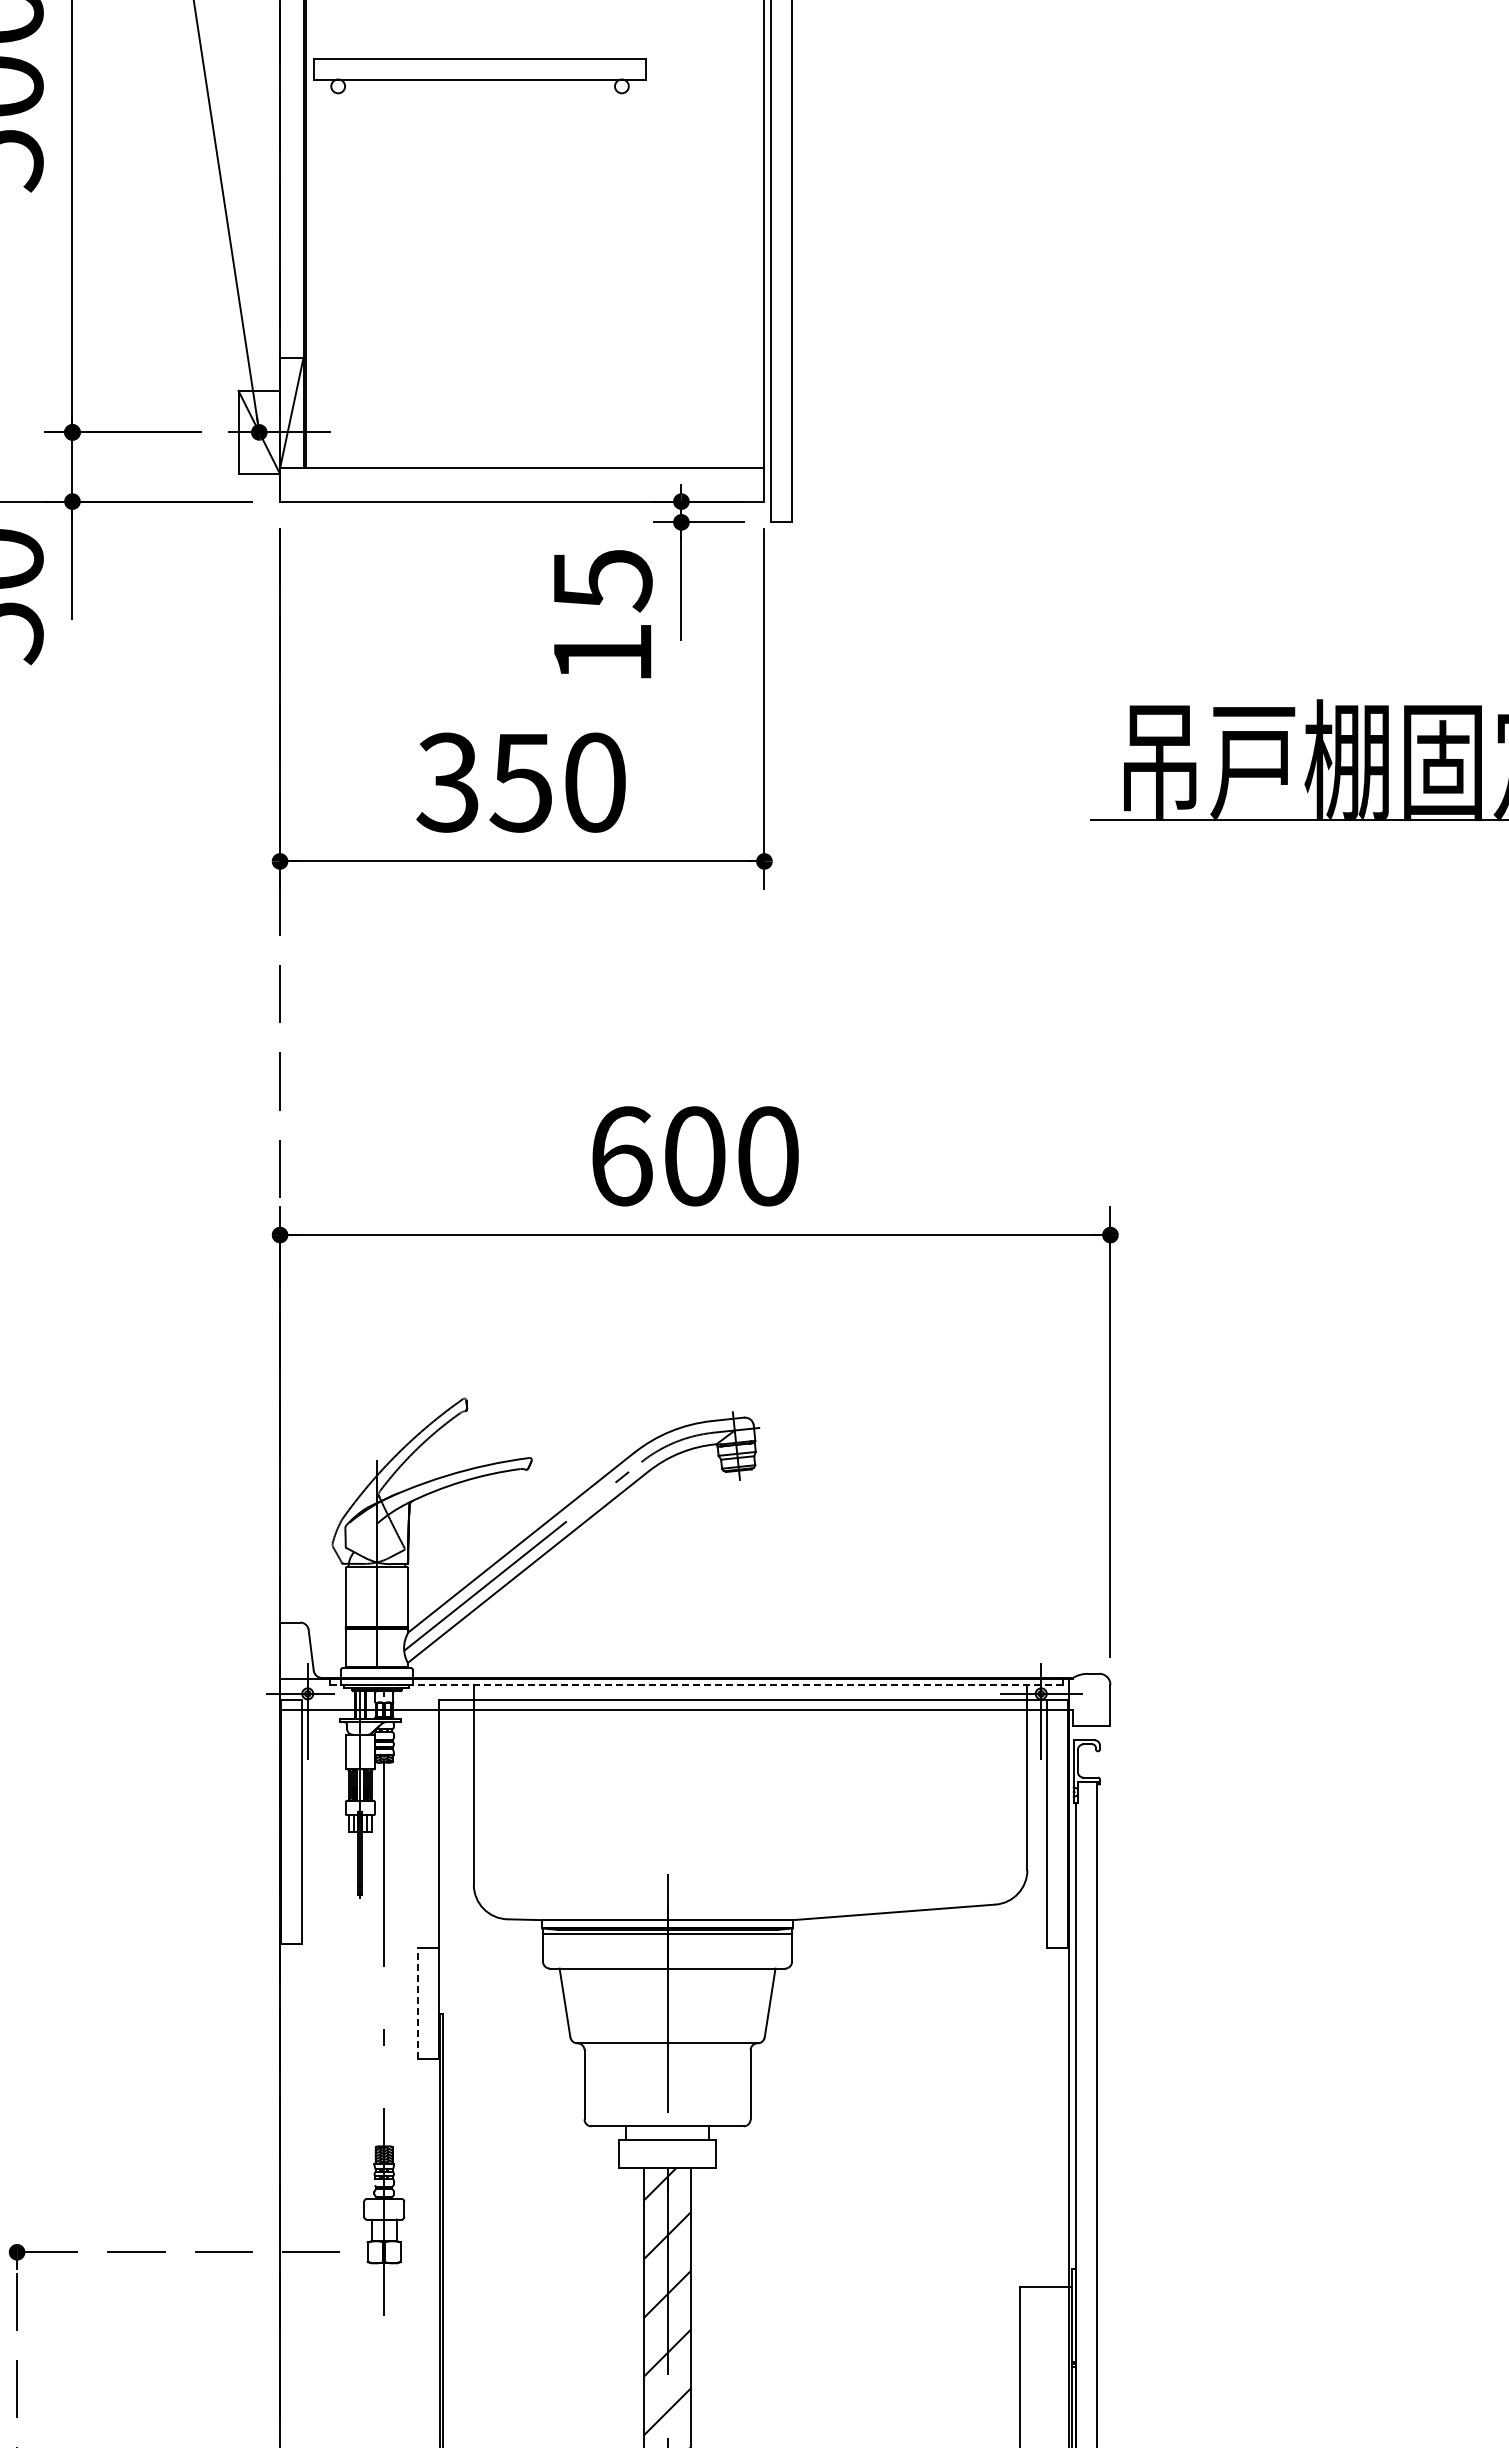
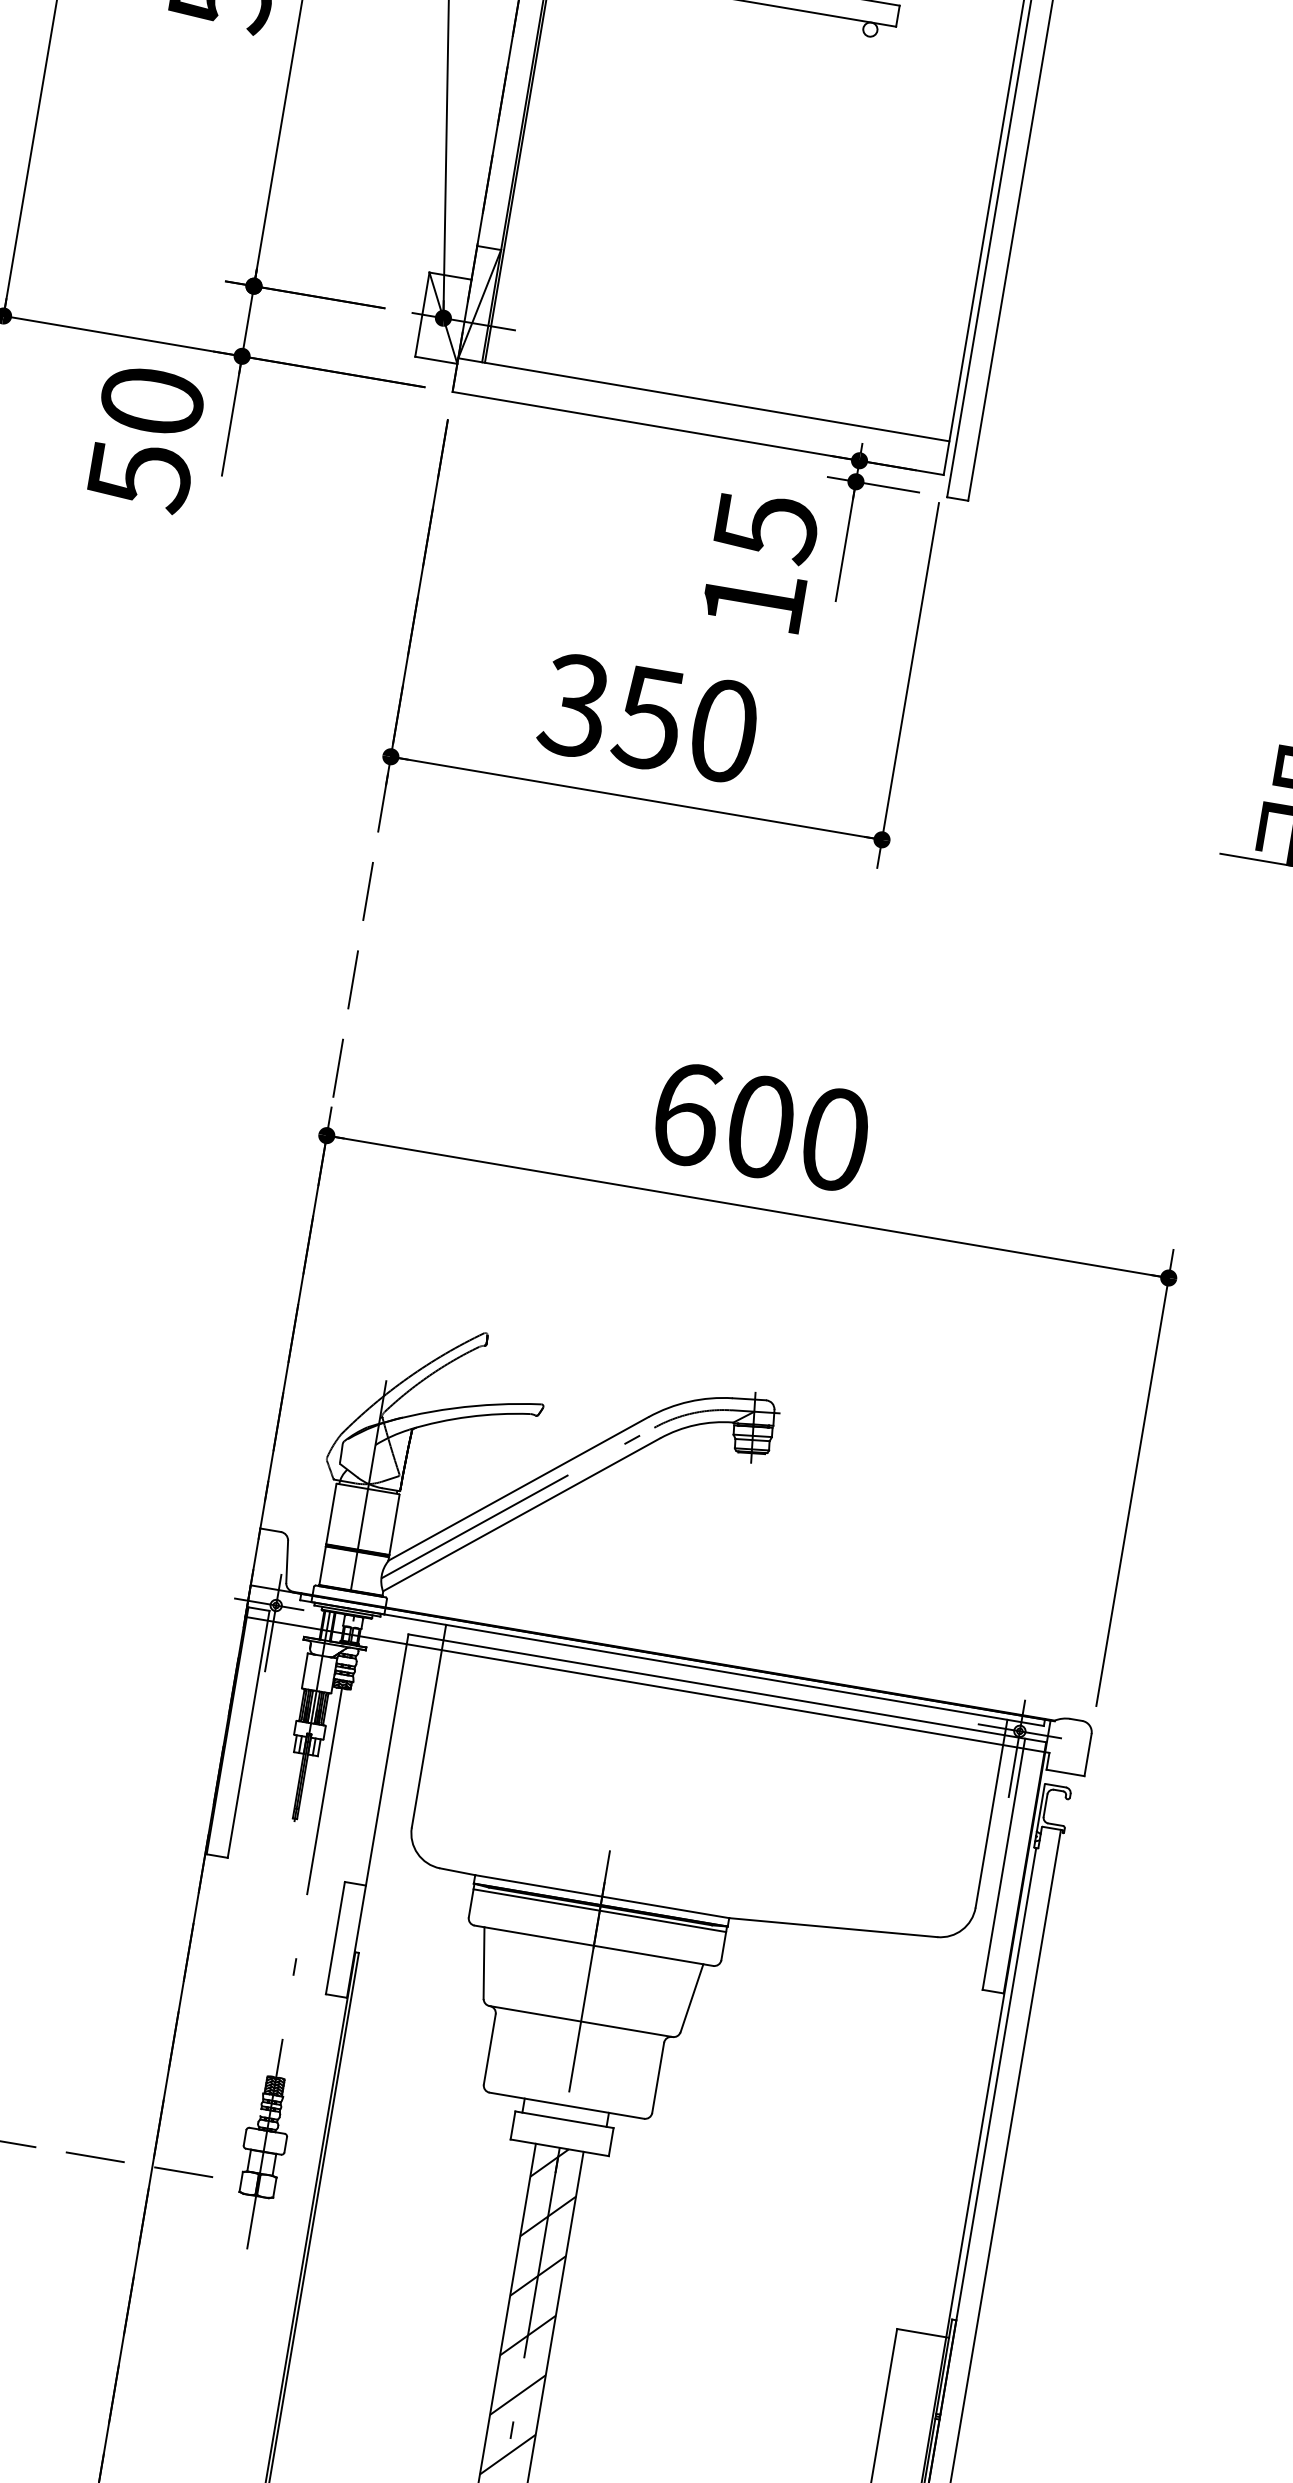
line: (696, 1684) -> (671, 1662), dashed -> solid
line: (418, 2002) -> (335, 1937), dashed -> solid

